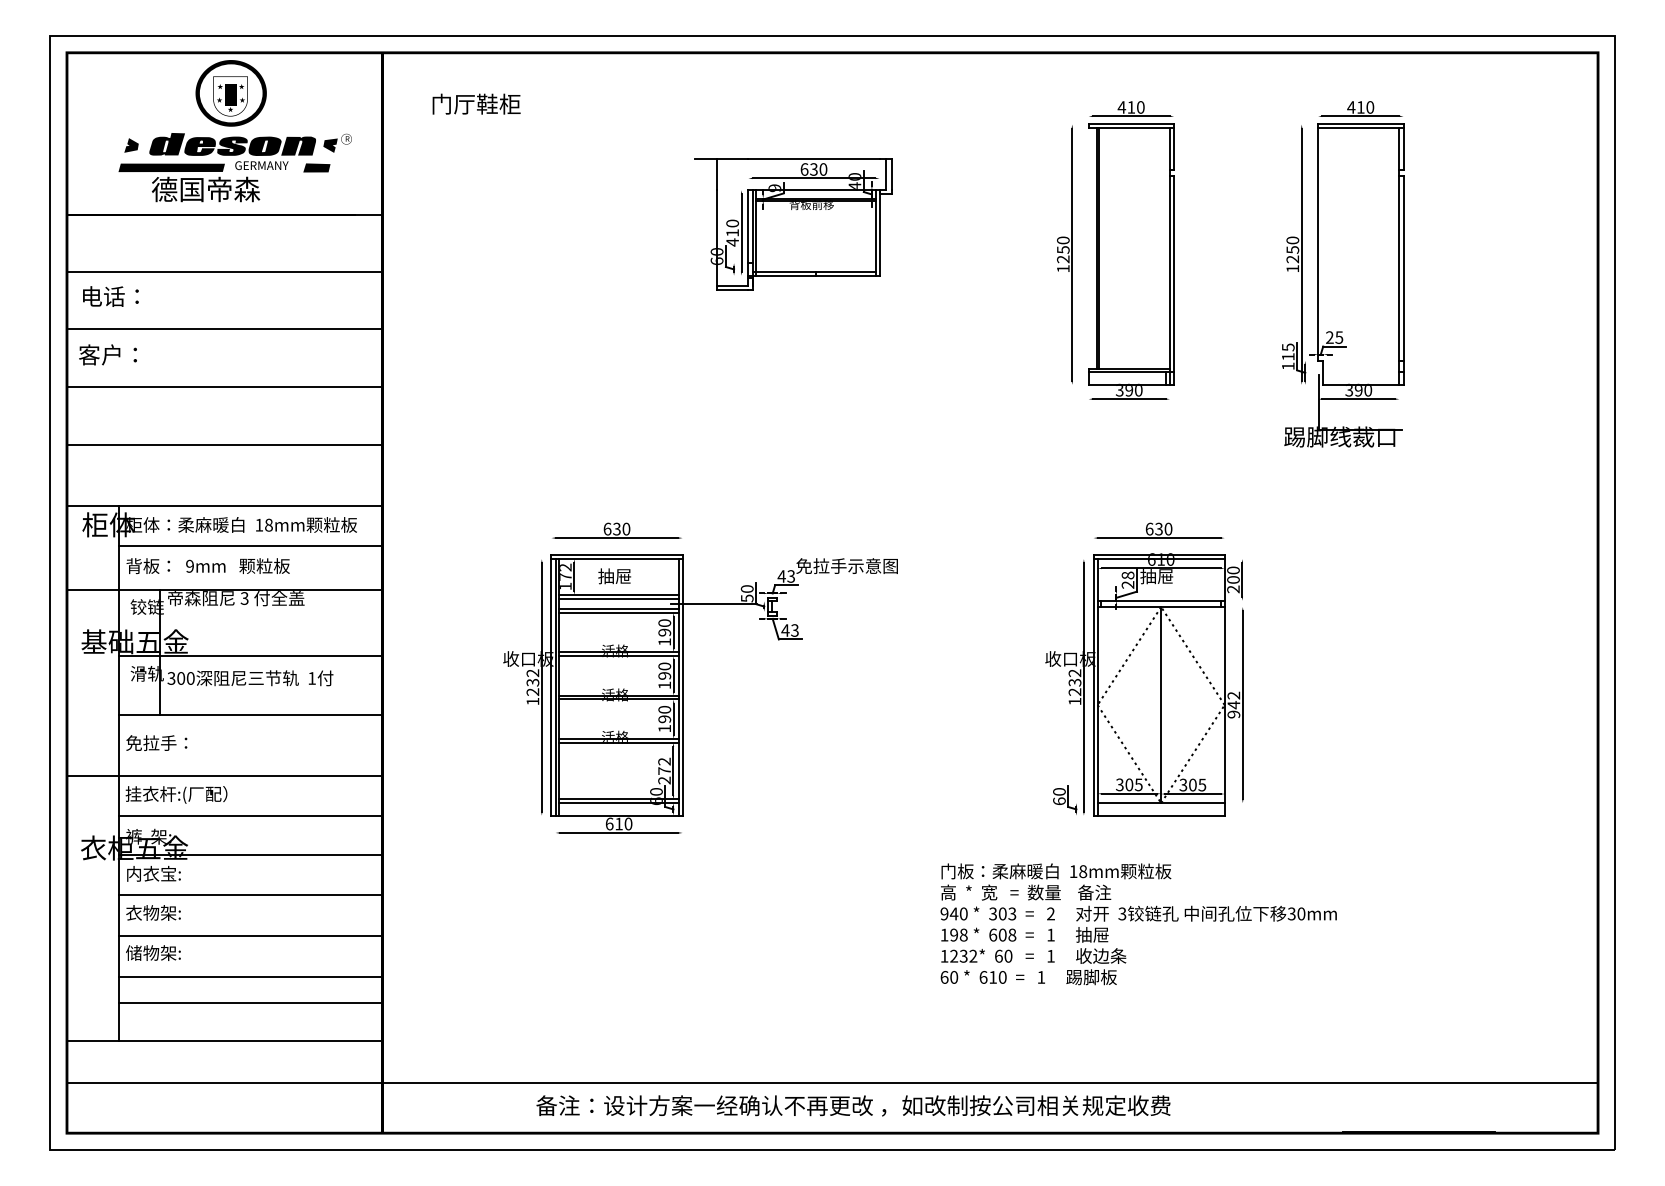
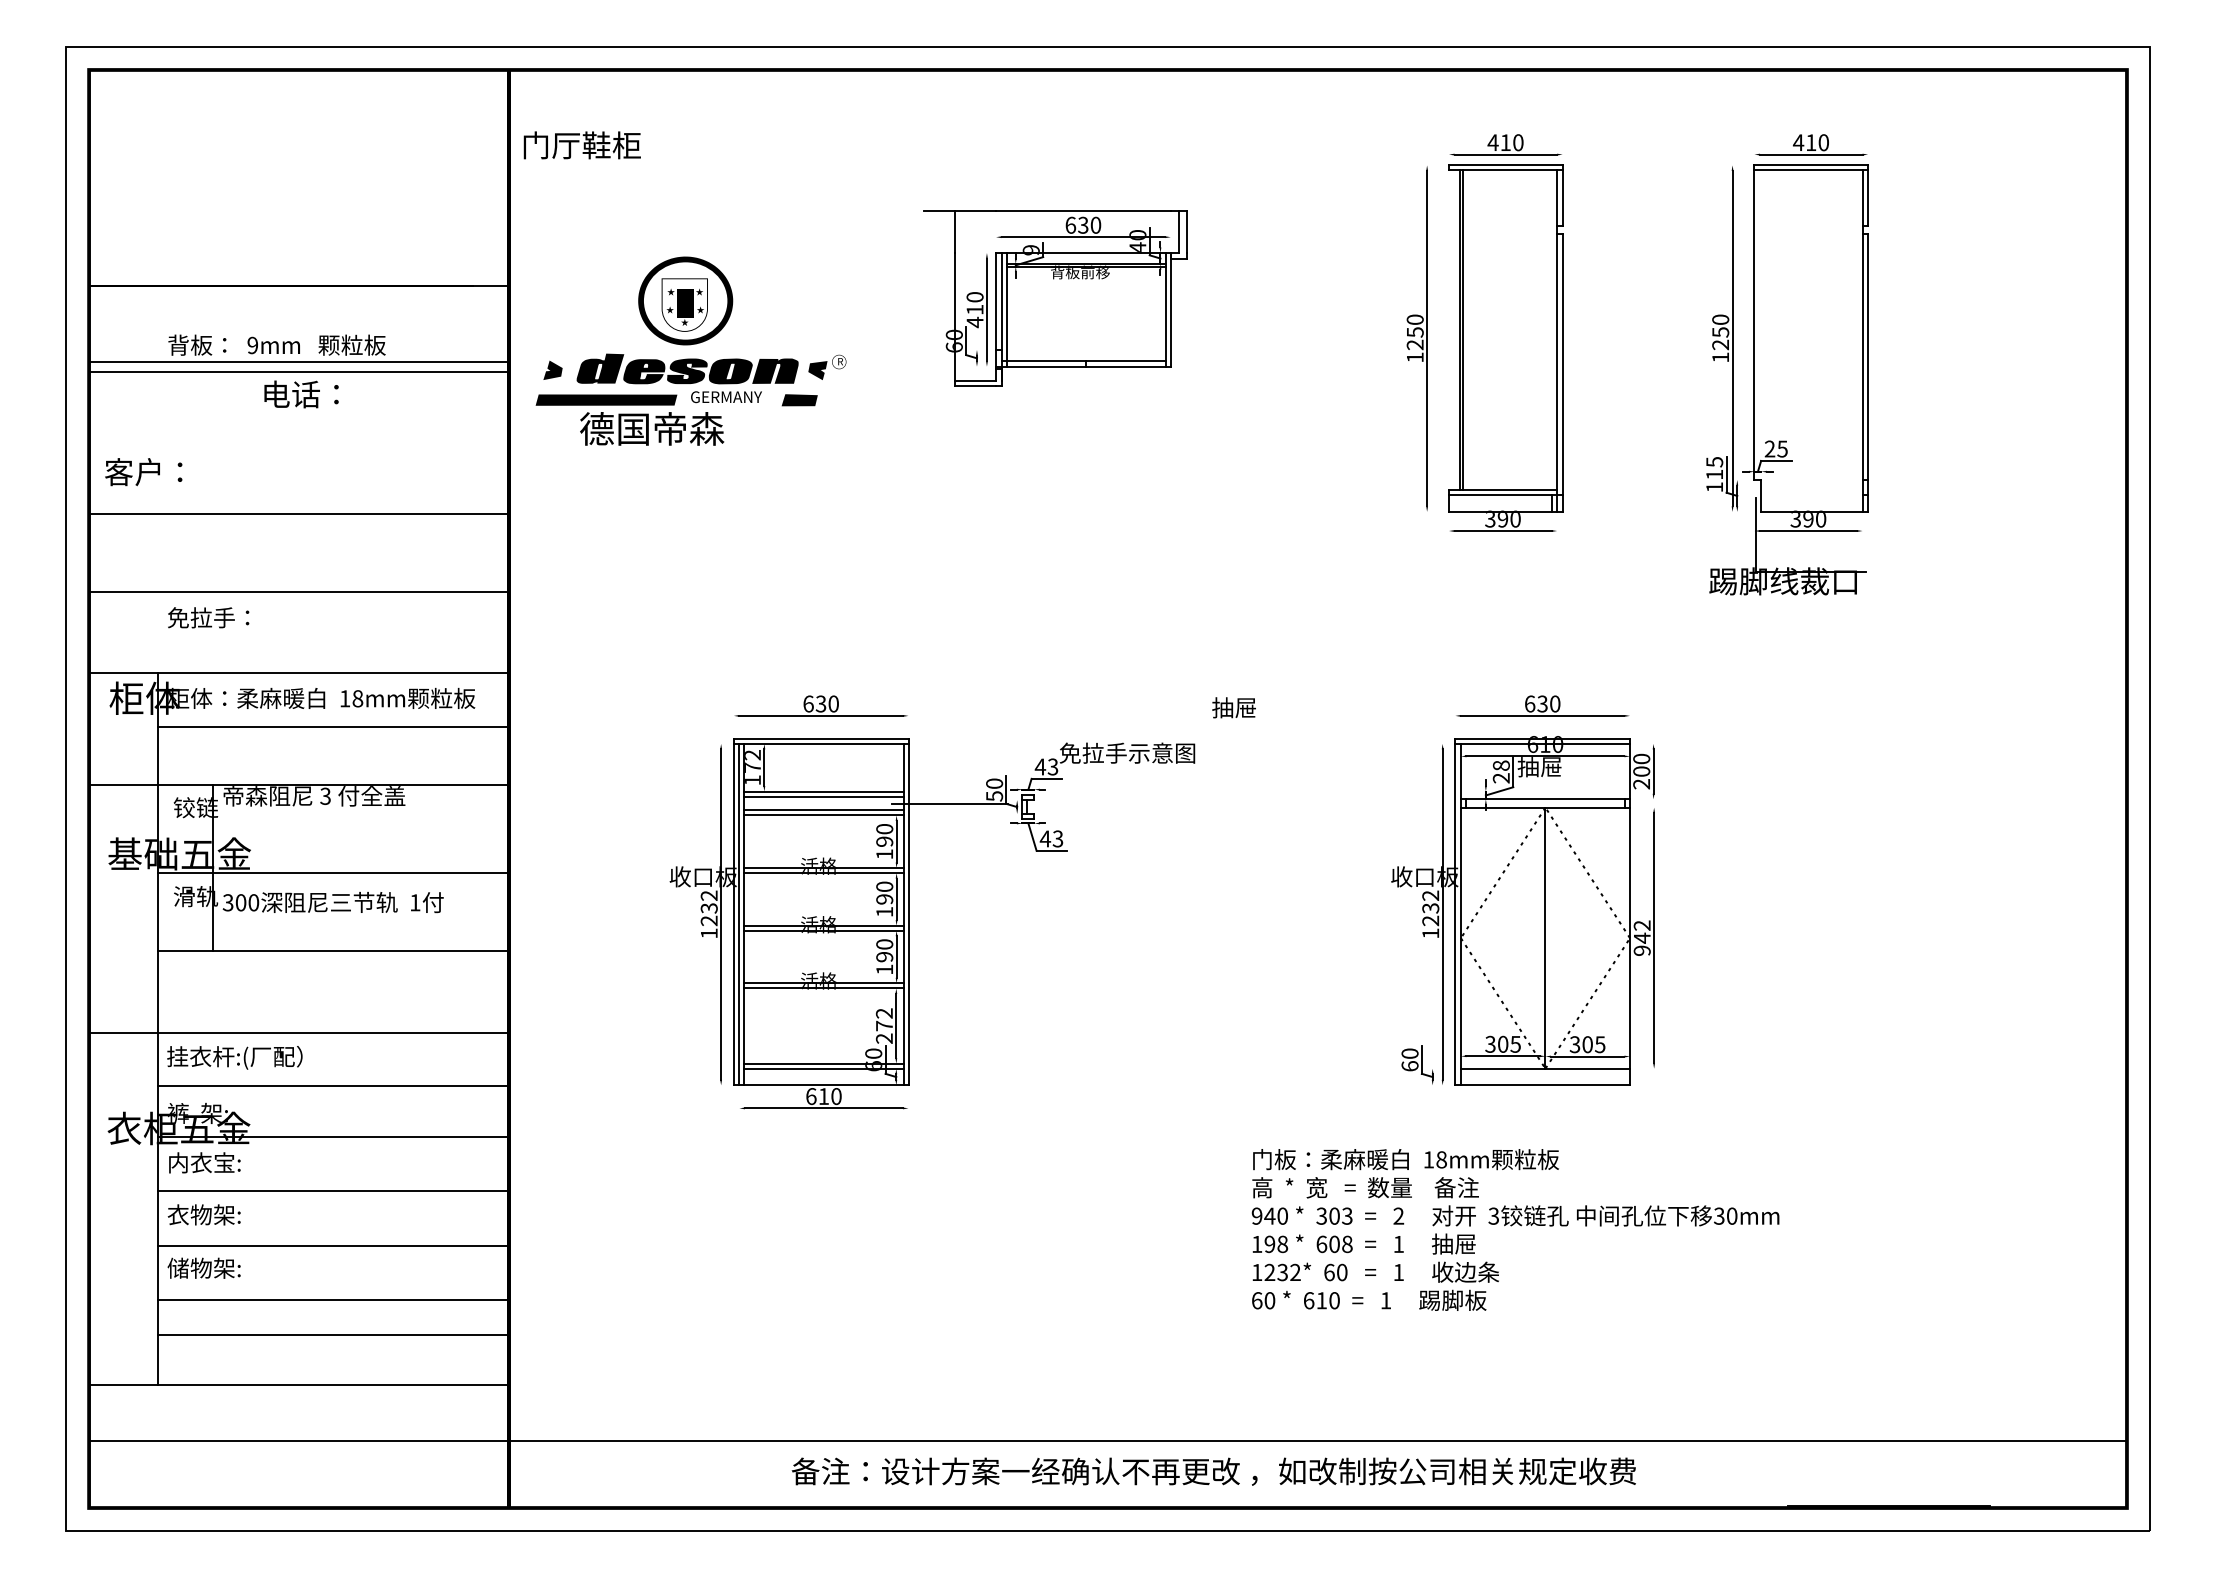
text: (476, 104) -> (581, 145), moved
text: (234, 130) -> (690, 350), moved
text: (110, 296) -> (301, 394), moved
line: (225, 328) -> (299, 372), moved
text: (207, 565) -> (276, 344), moved
text: (614, 576) -> (1233, 707), moved
text: (156, 742) -> (208, 617), moved
text: (853, 1105) -> (1213, 1471), moved

